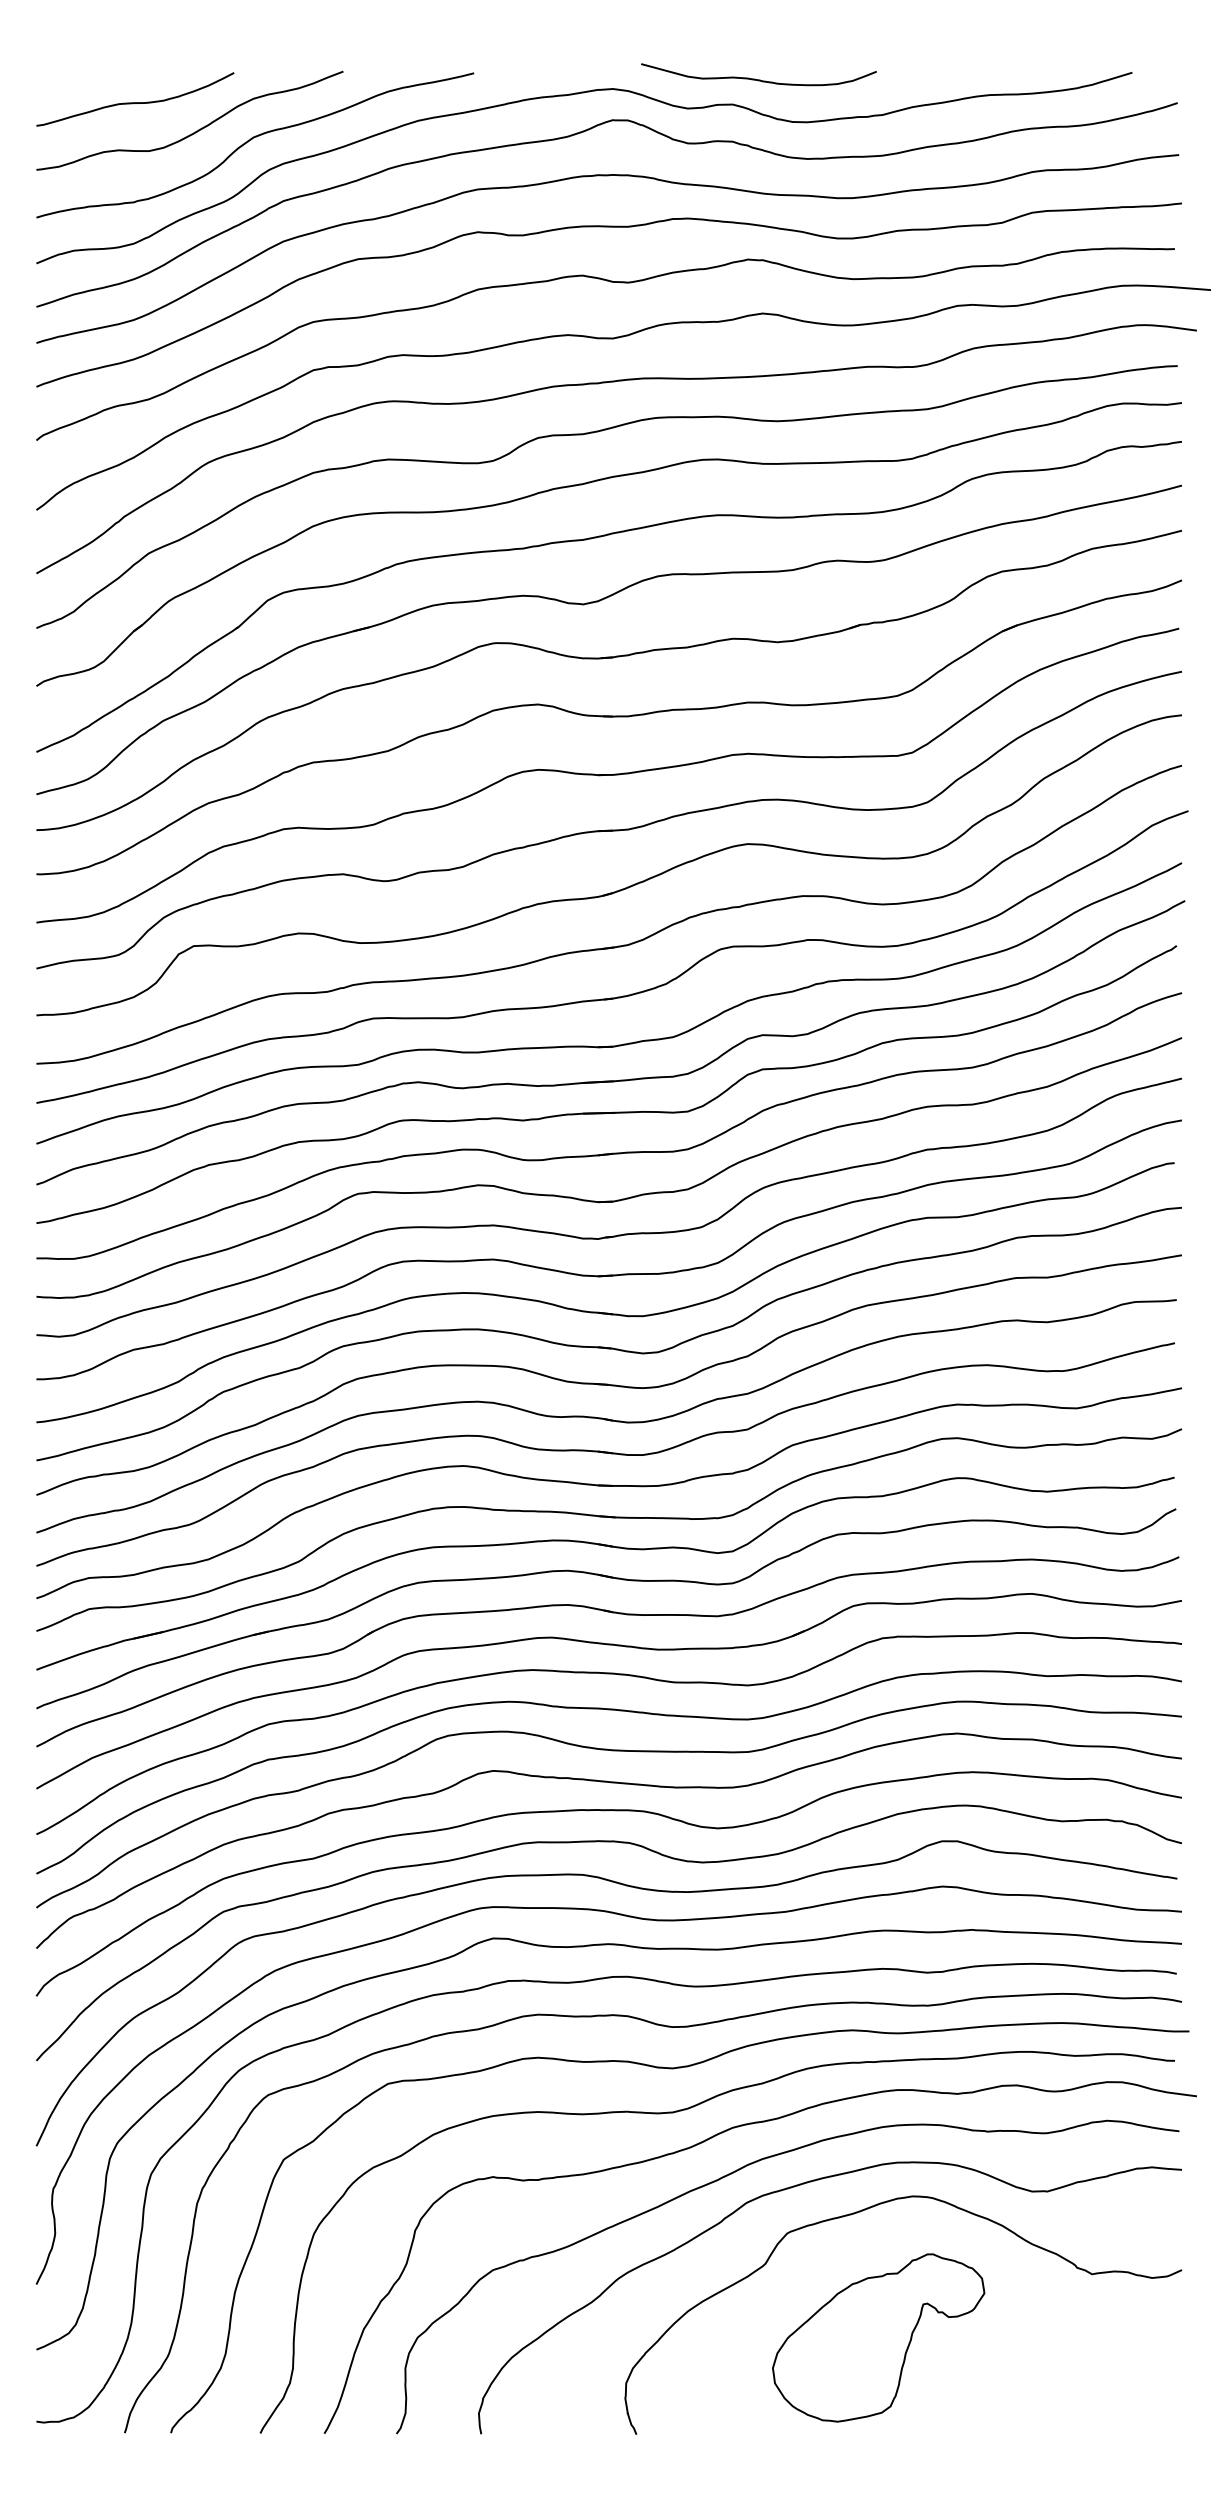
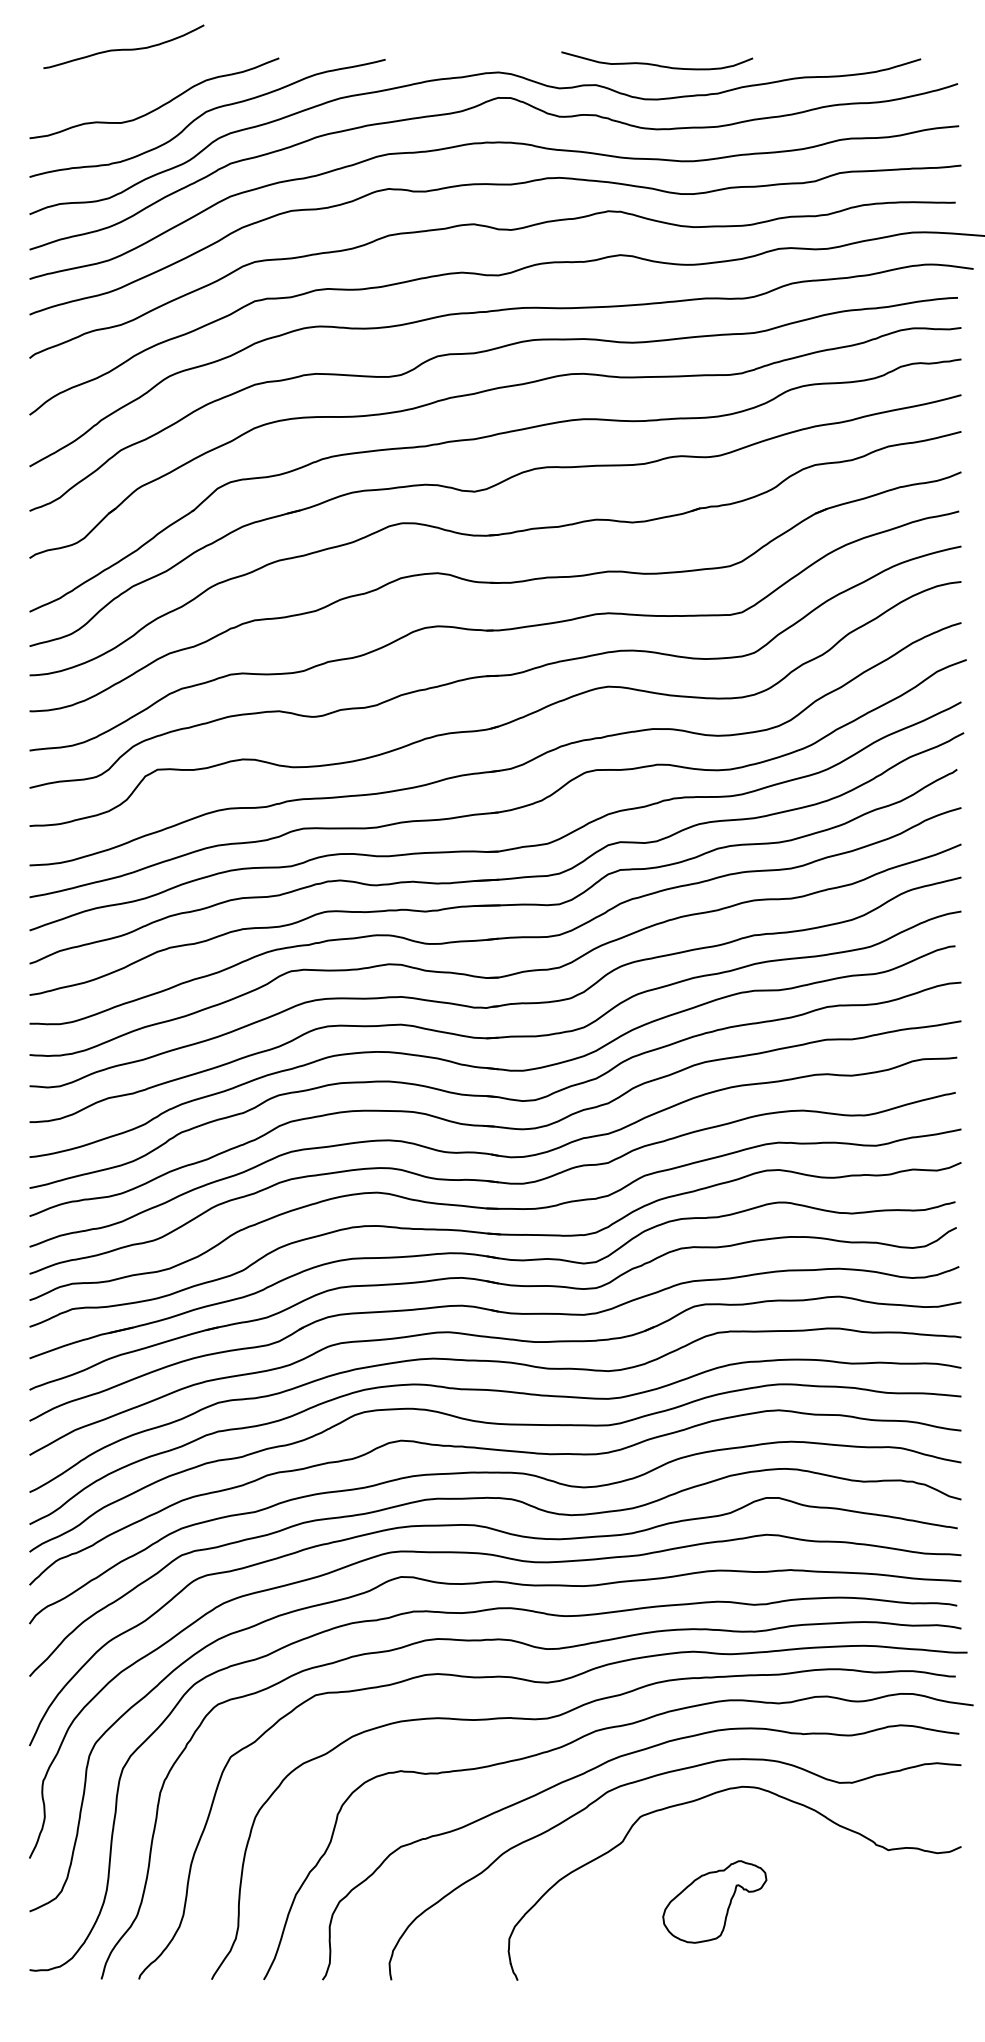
curve: (755, 78) -> (654, 63), moved
curve: (135, 102) -> (123, 49), moved
part: (878, 2337) -> (714, 1901), size x0.6

